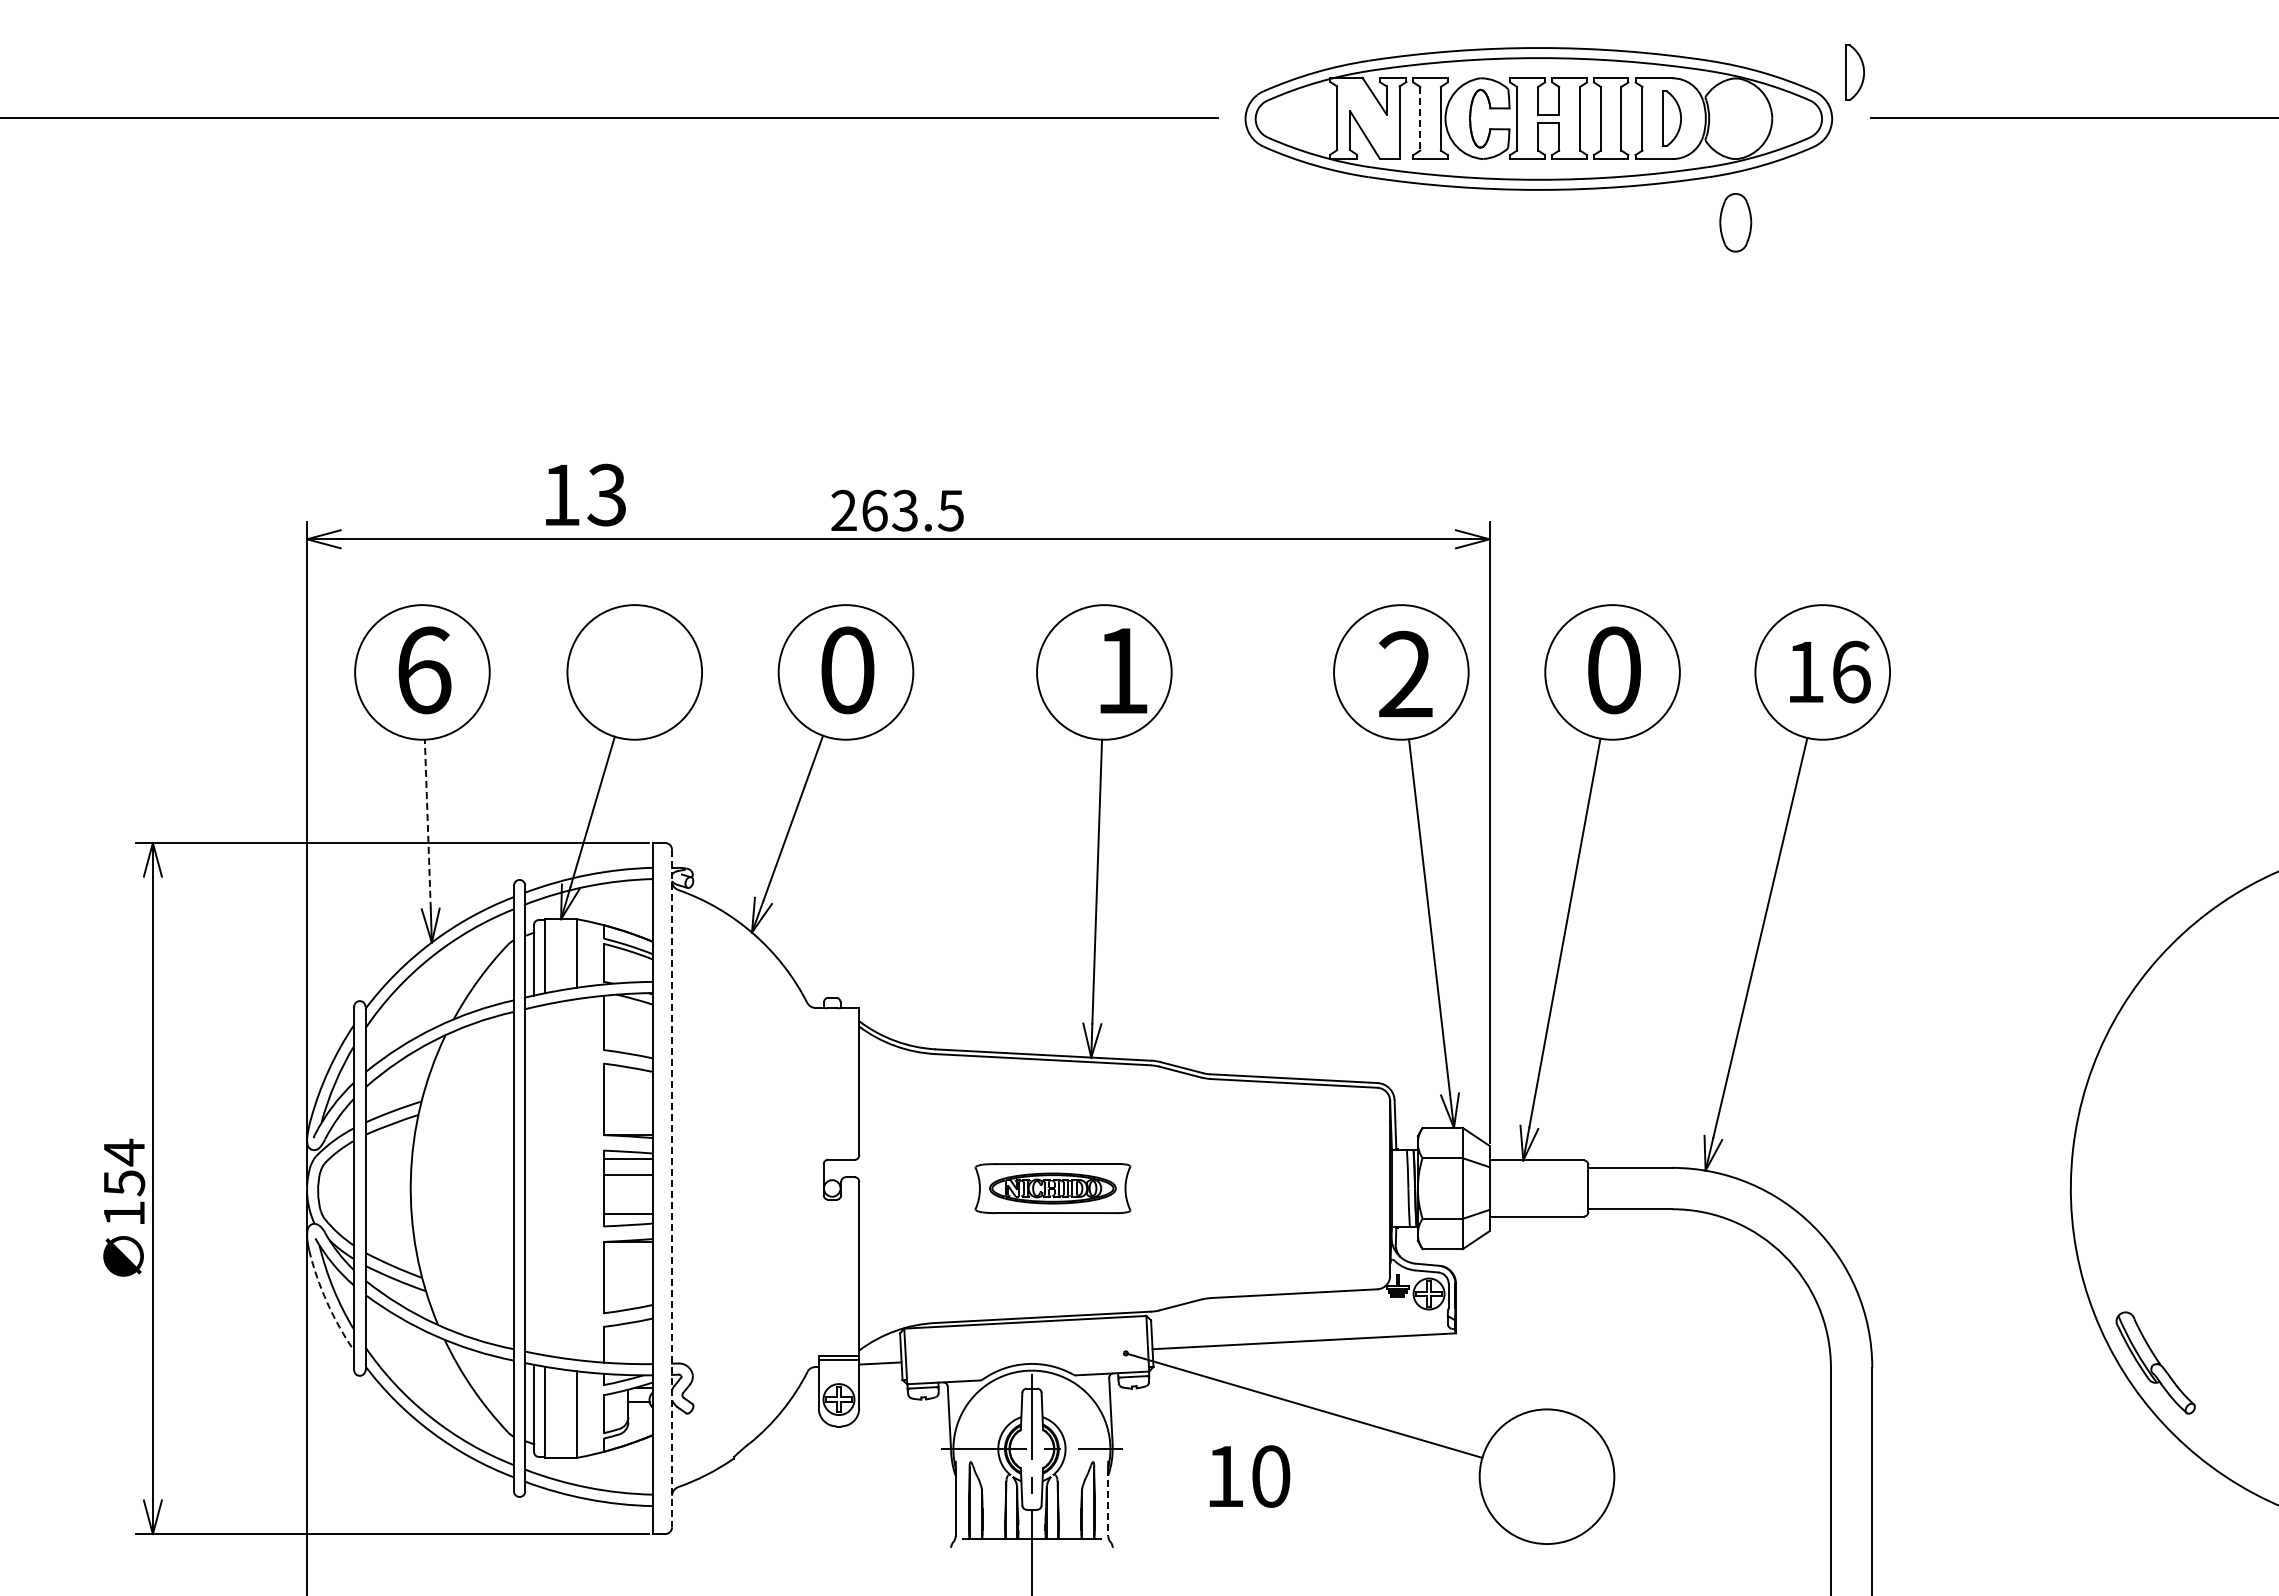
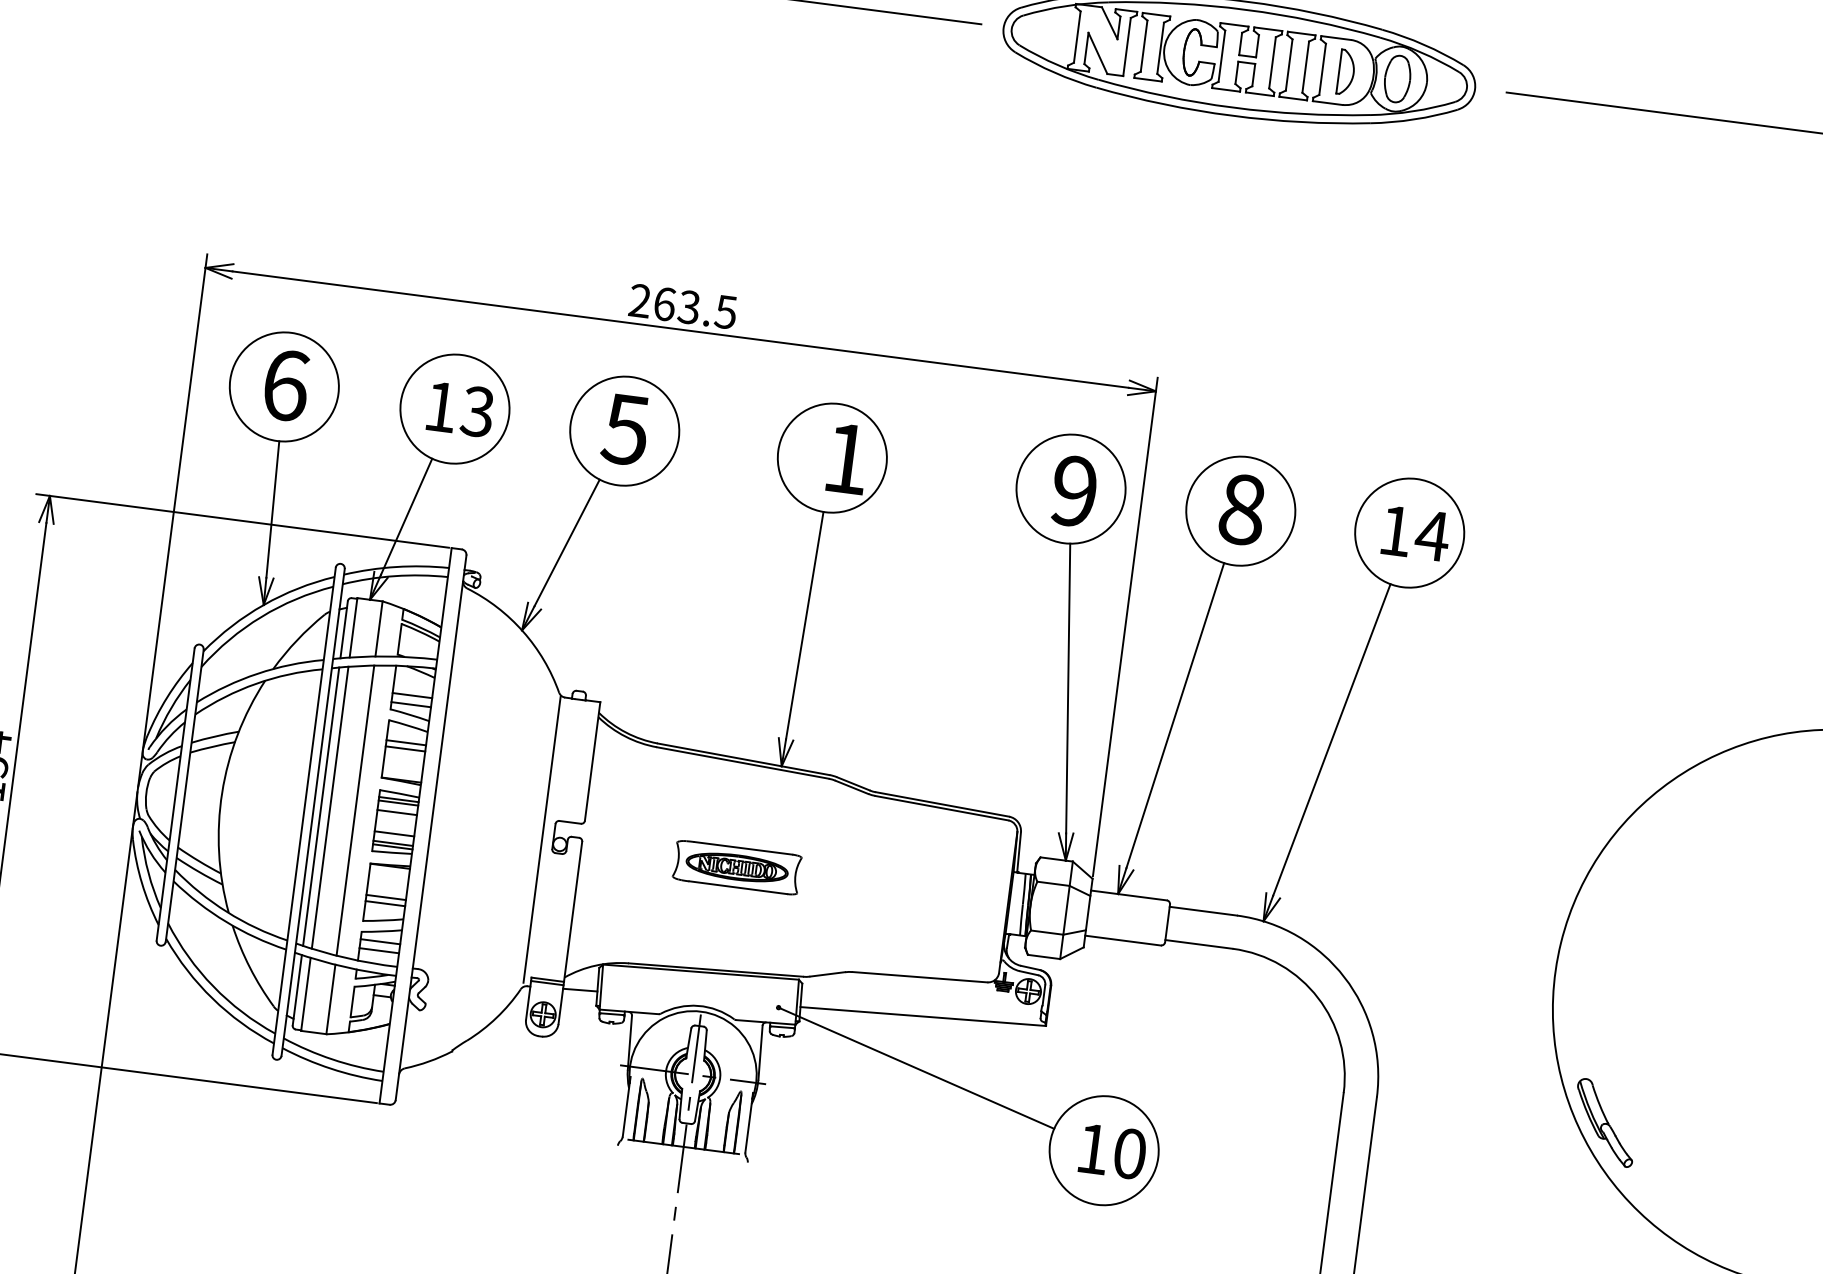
part: (1854, 72) -> (1497, 54), removed
line: (1420, 118) -> (1144, 45), dashed -> solid
part: (1735, 222) -> (1397, 78), moved
text: (585, 494) -> (460, 409), moved
text: (846, 670) -> (625, 429), 0 -> 5
text: (1614, 670) -> (1242, 509), 0 -> 8
text: (1850, 671) -> (1432, 535), 16 -> 14
text: (1405, 674) -> (1074, 491), 2 -> 9
line: (427, 824) -> (272, 509), dashed -> solid
line: (627, 1029) -> (411, 695), added
line: (627, 1041) -> (410, 704), added
line: (627, 1088) -> (405, 742), added
line: (627, 1096) -> (404, 749), added
line: (627, 1163) -> (397, 803), added
line: (545, 1179) -> (330, 807), added
line: (576, 1179) -> (355, 810), added
line: (534, 1180) -> (321, 806), added
line: (809, 1185) -> (541, 839), added
line: (672, 1188) -> (431, 827), dashed -> solid
line: (627, 1201) -> (393, 833), added
line: (627, 1217) -> (392, 846), added
line: (627, 1280) -> (385, 897), added
line: (627, 1288) -> (384, 903), added
arc: (327, 1302) -> (142, 883), dashed -> solid
line: (627, 1336) -> (379, 942), added
line: (627, 1347) -> (378, 950), added
text: (1249, 1476) -> (1112, 1151), moved
line: (1108, 1502) -> (749, 1125), dashed -> solid

